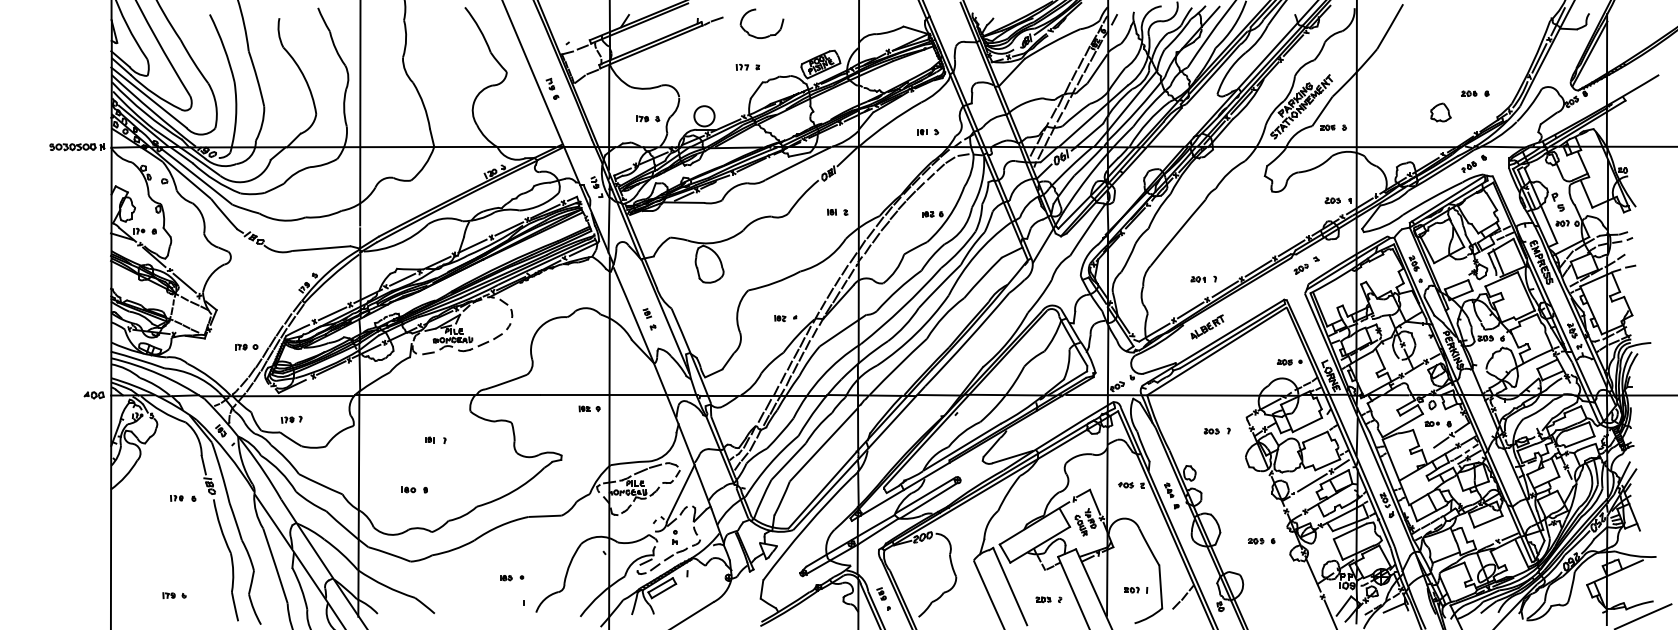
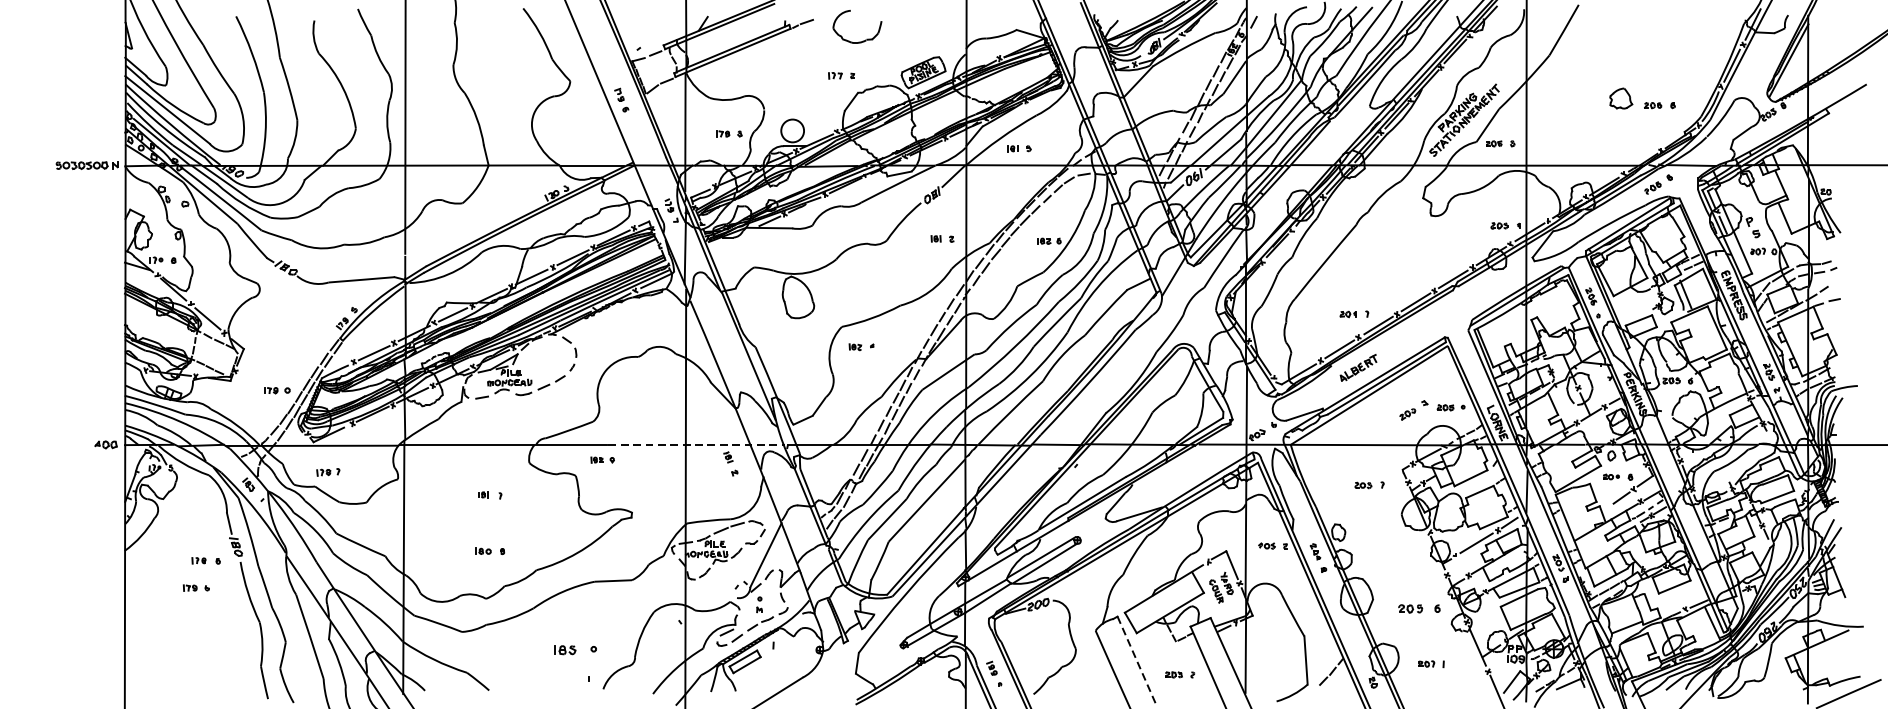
part: (1440, 112) -> (1620, 98), moved
part: (928, 132) -> (1019, 149), moved
part: (1306, 265) -> (1413, 410), moved
part: (785, 318) -> (861, 347), moved
part: (649, 319) -> (730, 464), moved
line: (619, 395) -> (697, 445), solid -> dashed
part: (589, 408) -> (602, 459), moved
part: (414, 489) -> (490, 550), moved
part: (1261, 541) -> (1419, 609), size x1.4
part: (512, 578) -> (576, 650), size x1.6
line: (1010, 587) -> (1136, 661), solid -> dashed
part: (1136, 589) -> (1431, 663), moved
part: (174, 595) -> (196, 587), moved

